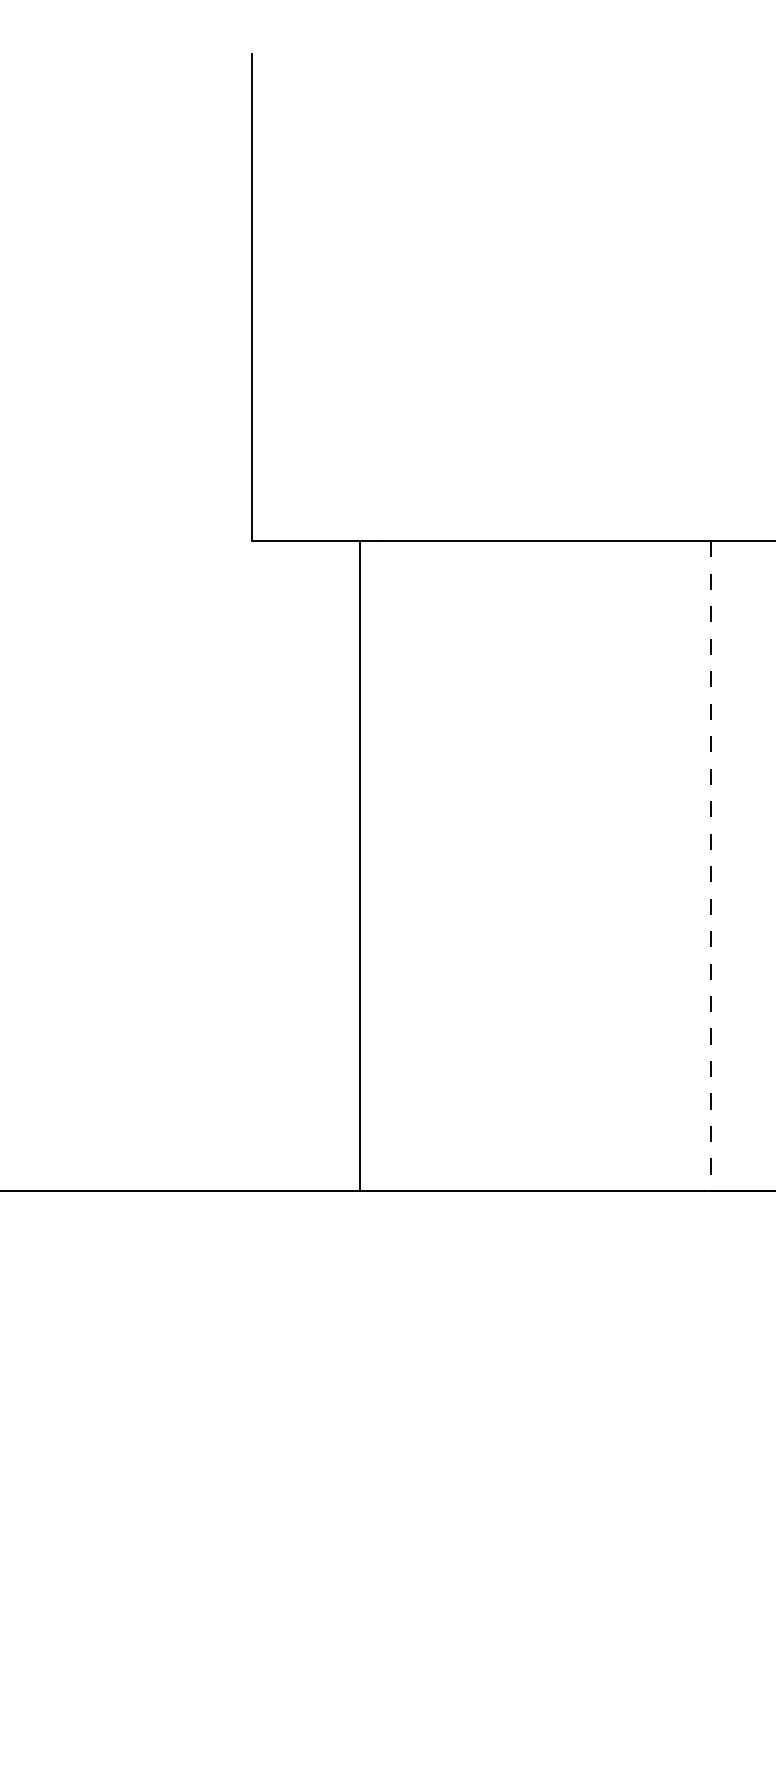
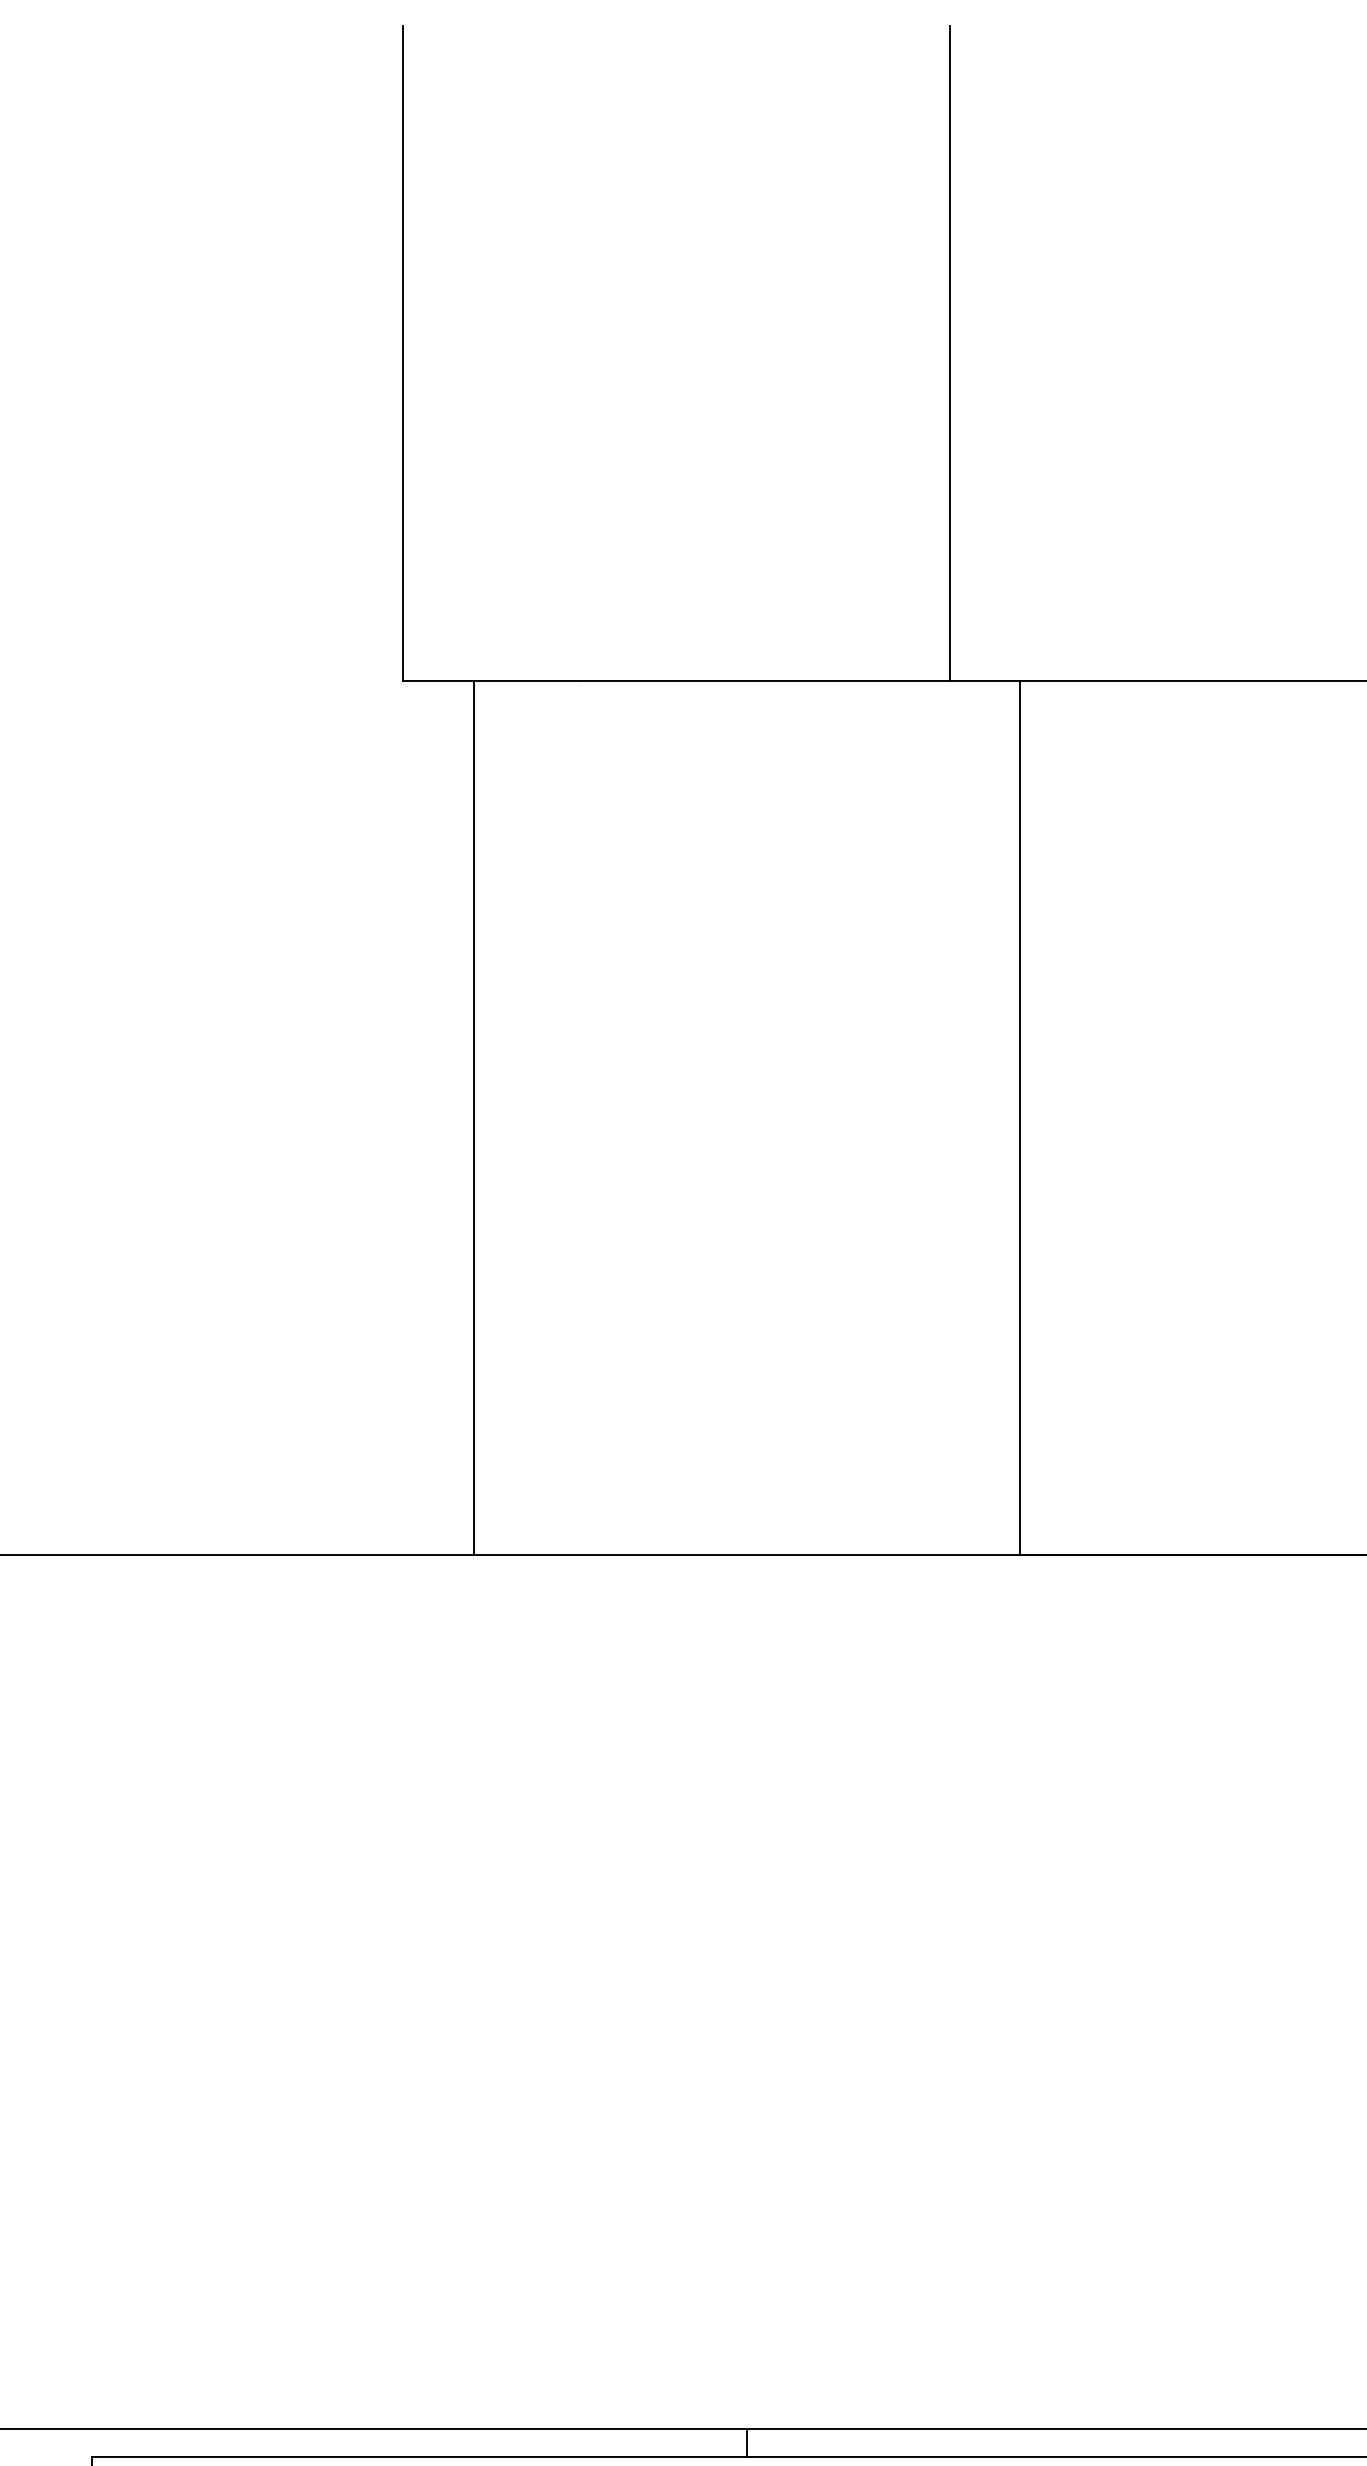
line: (658, 297) -> (949, 353), added
line: (360, 866) -> (474, 1118), moved
line: (710, 866) -> (1020, 1118), dashed -> solid

